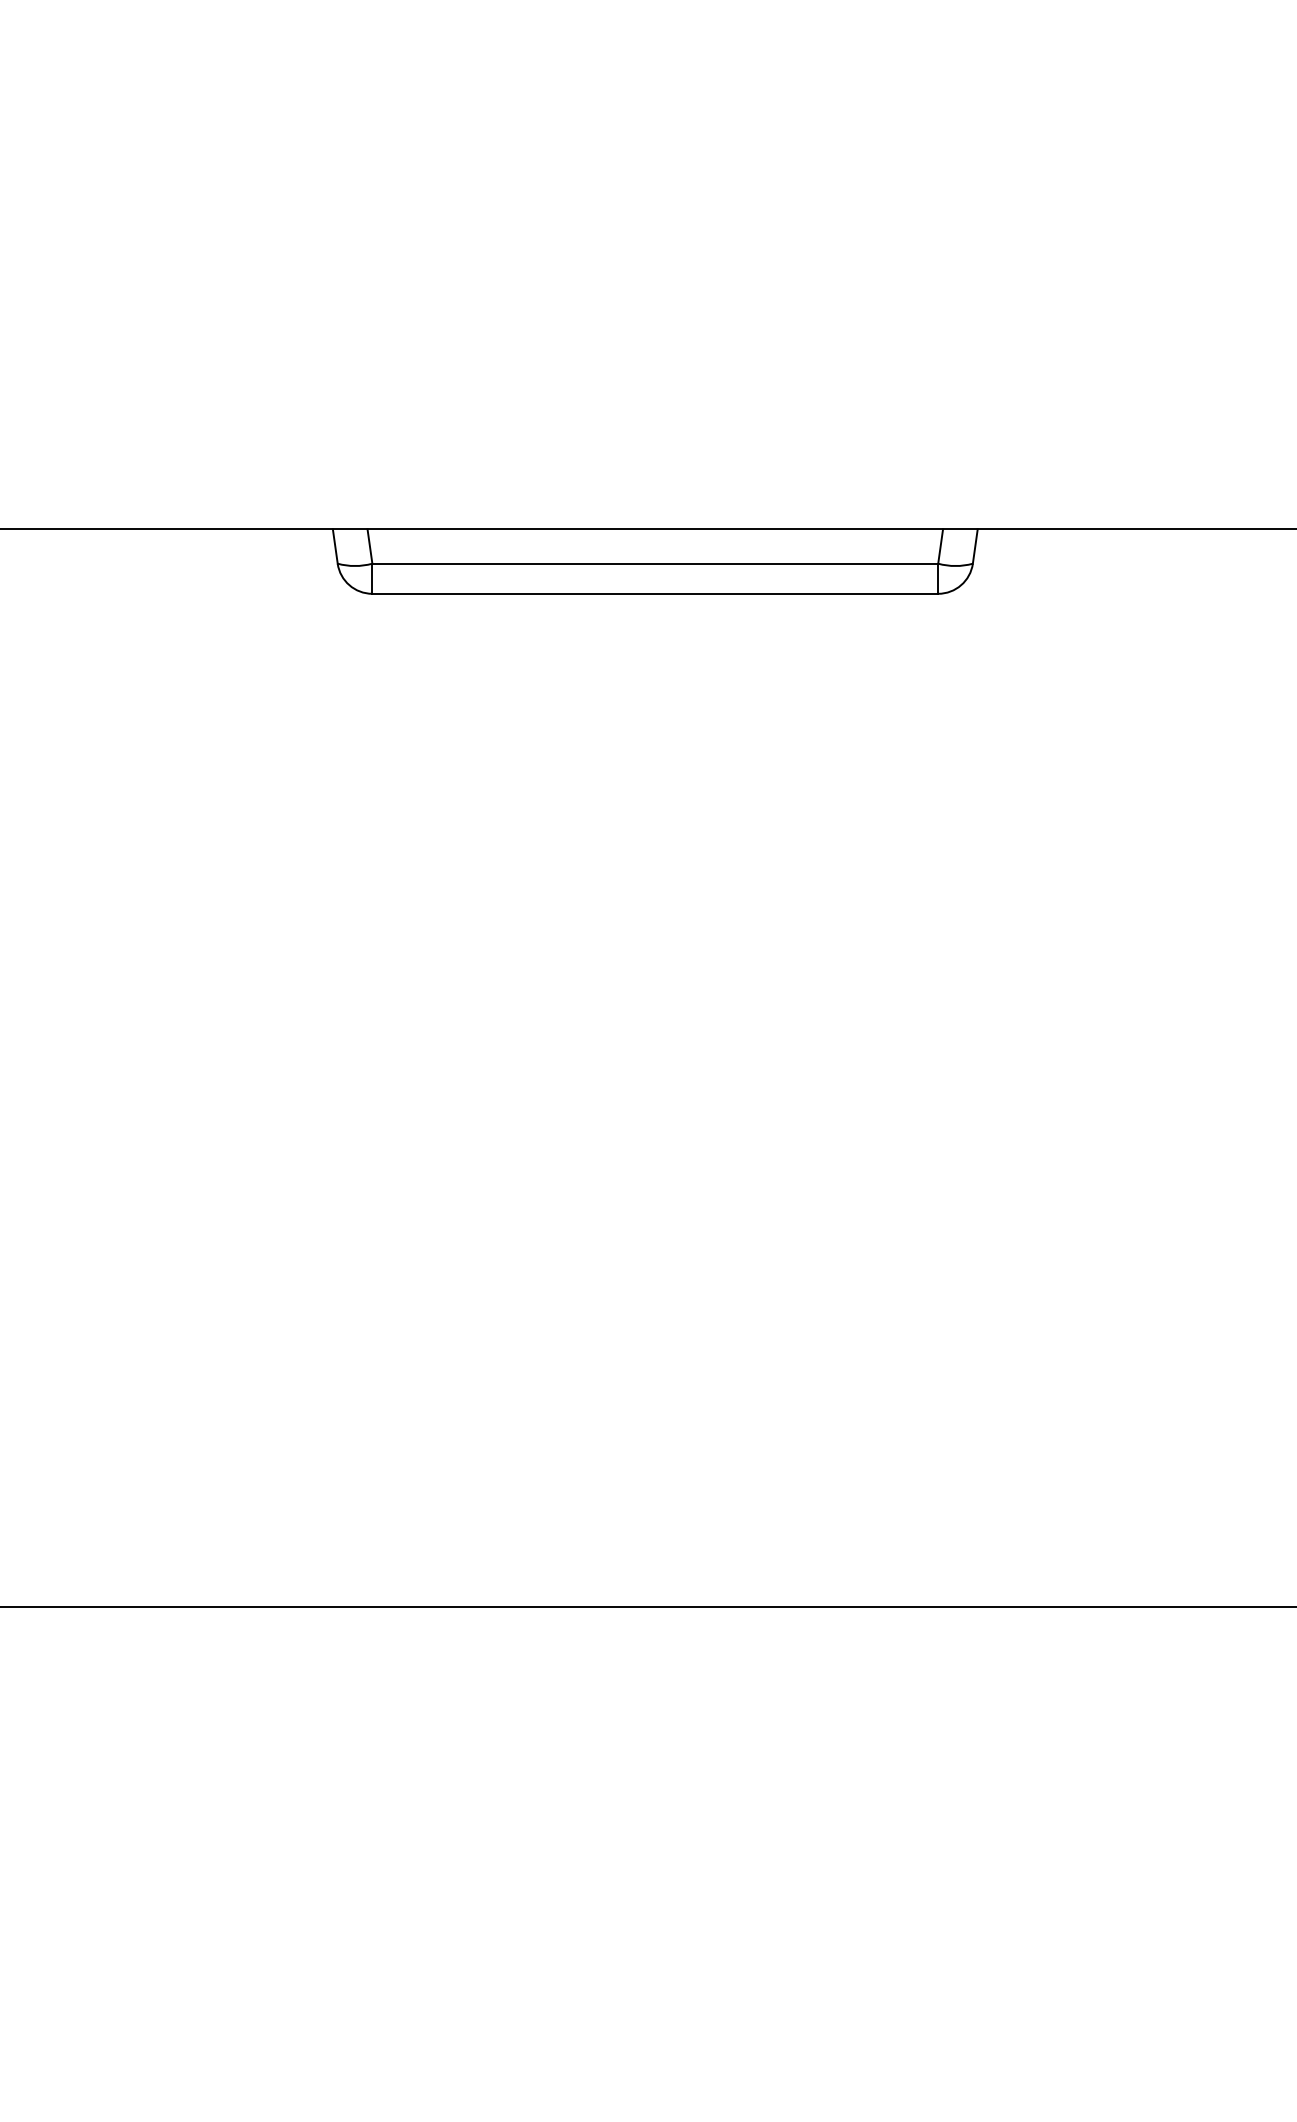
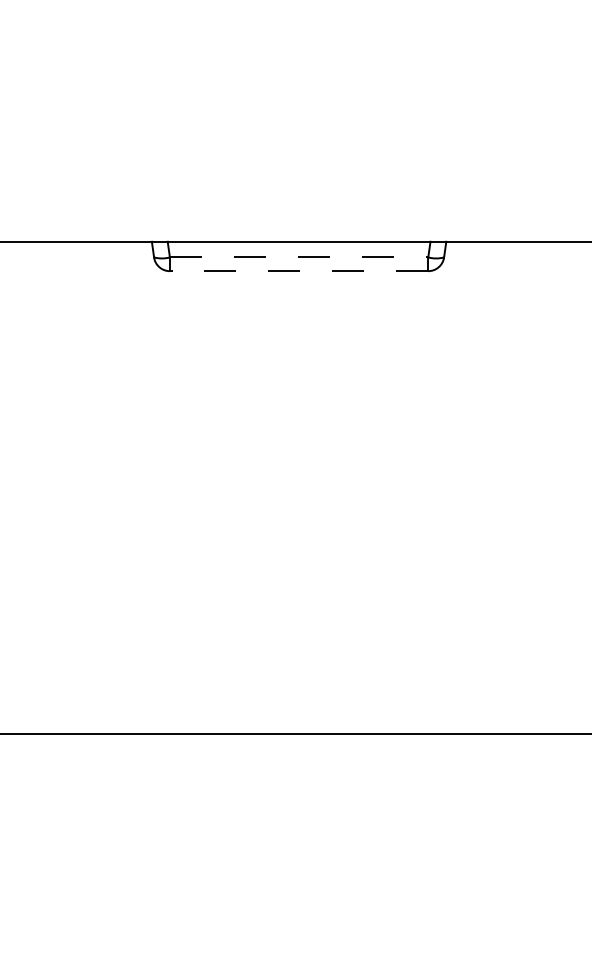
line: (656, 563) -> (299, 257), solid -> dashed
line: (653, 594) -> (298, 271), solid -> dashed

